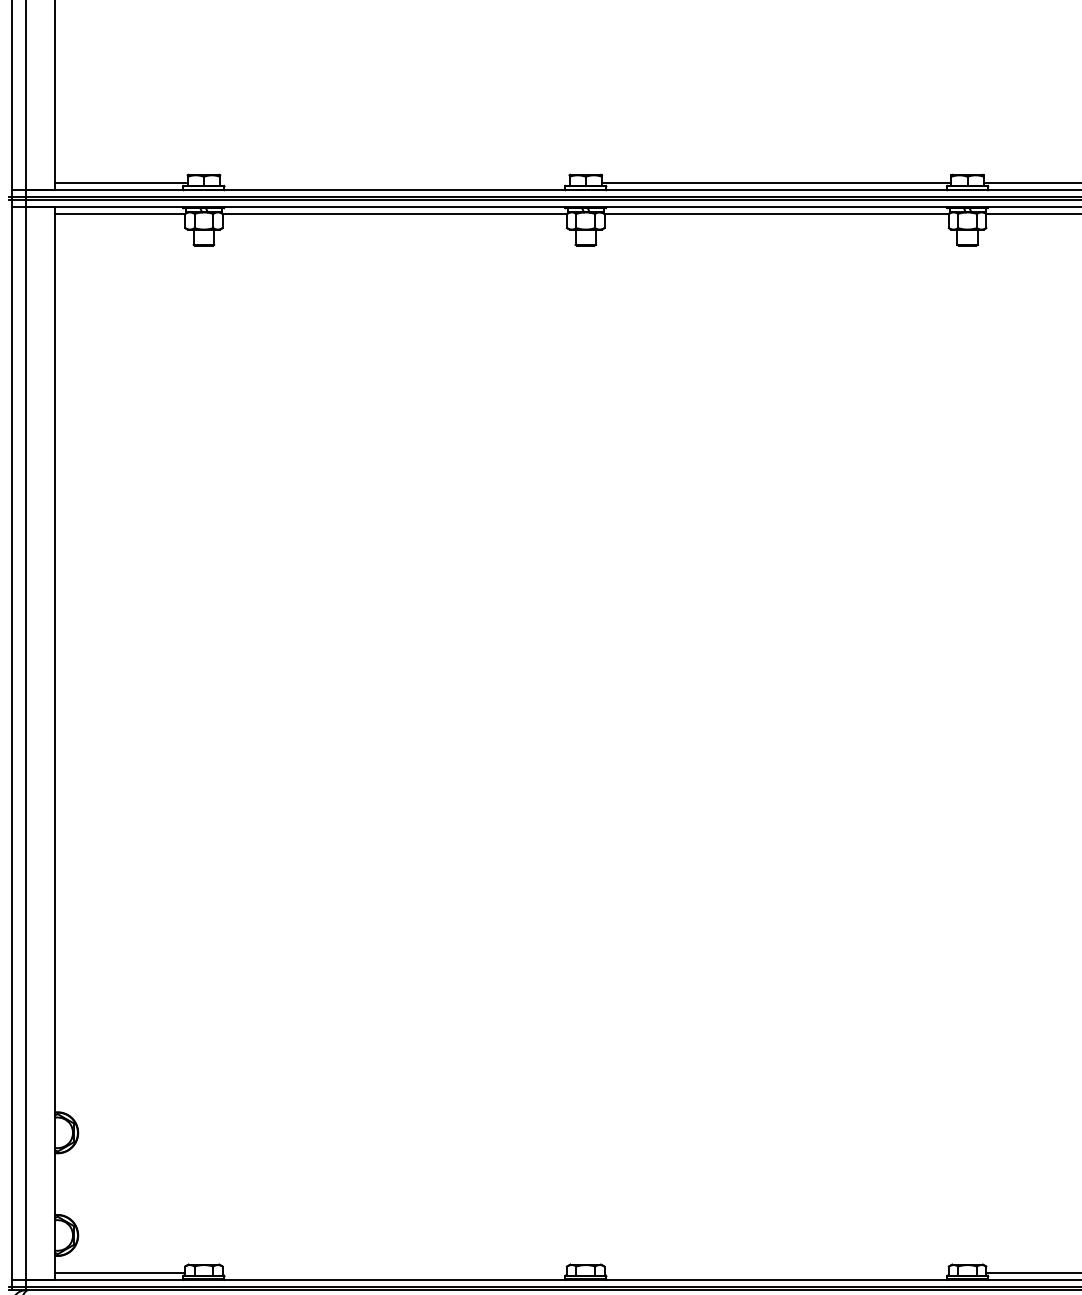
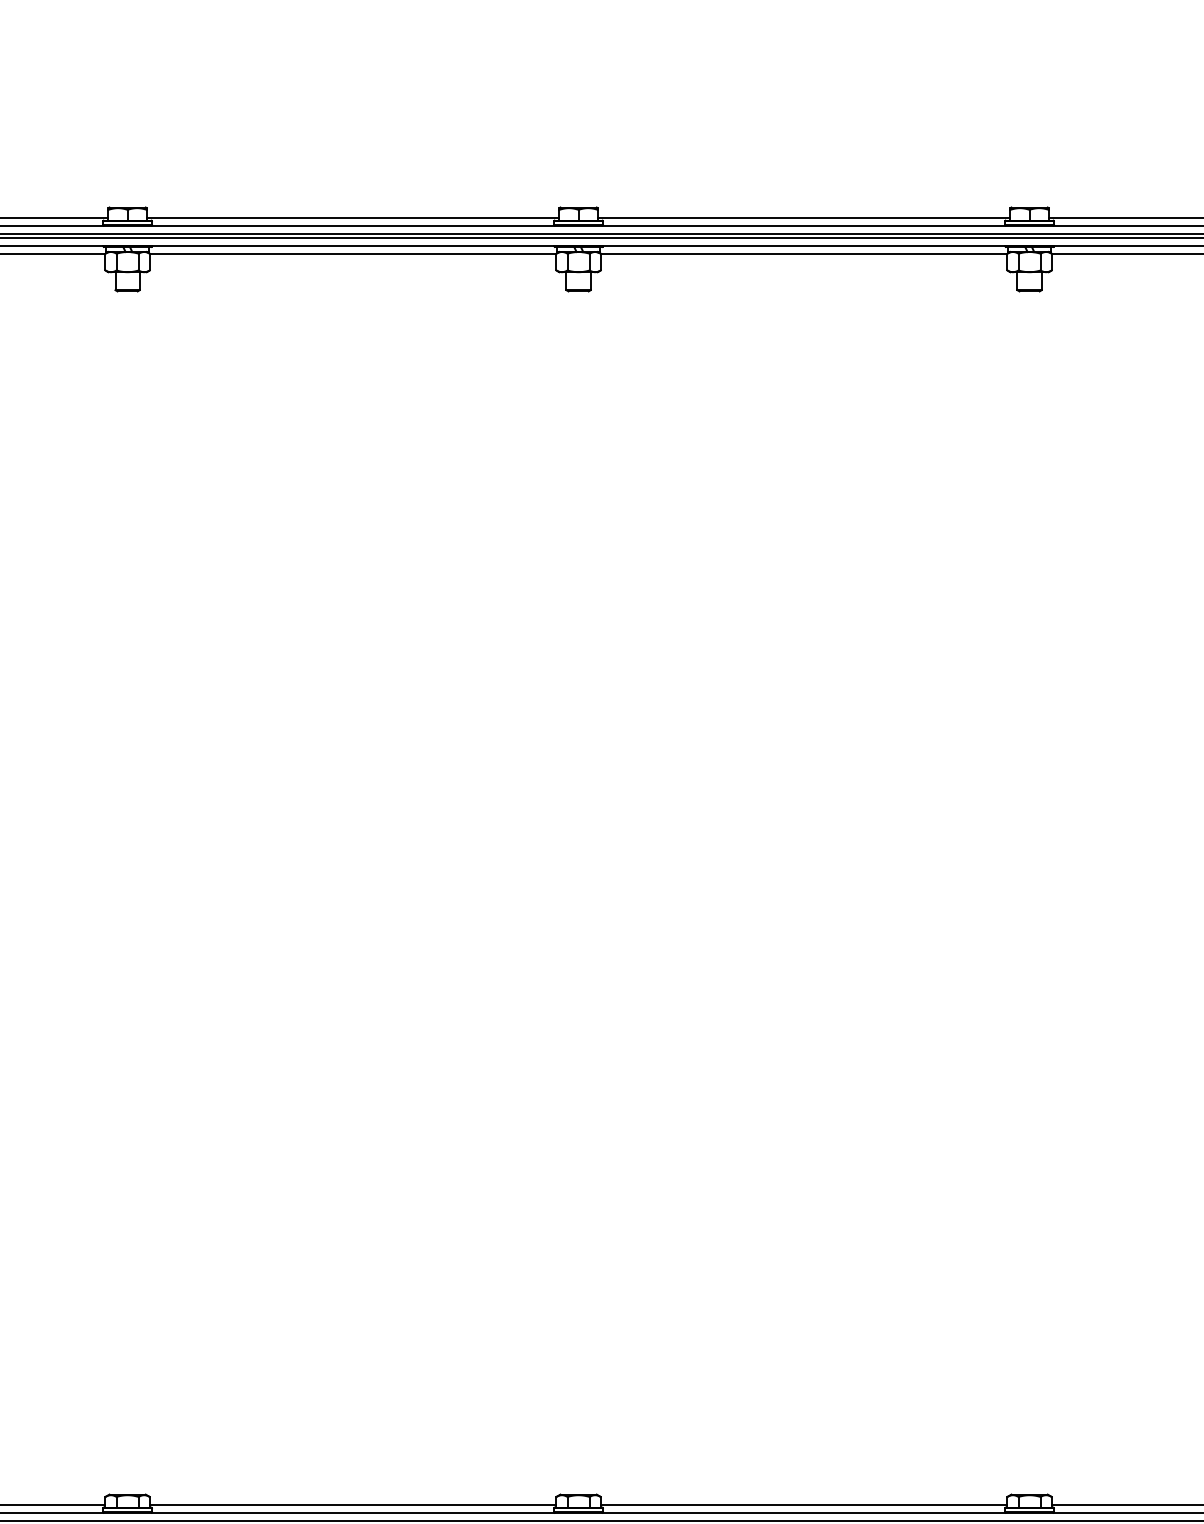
line: (394, 183) -> (352, 217), added
line: (394, 1273) -> (352, 1505), added
line: (776, 1273) -> (803, 1505), added

